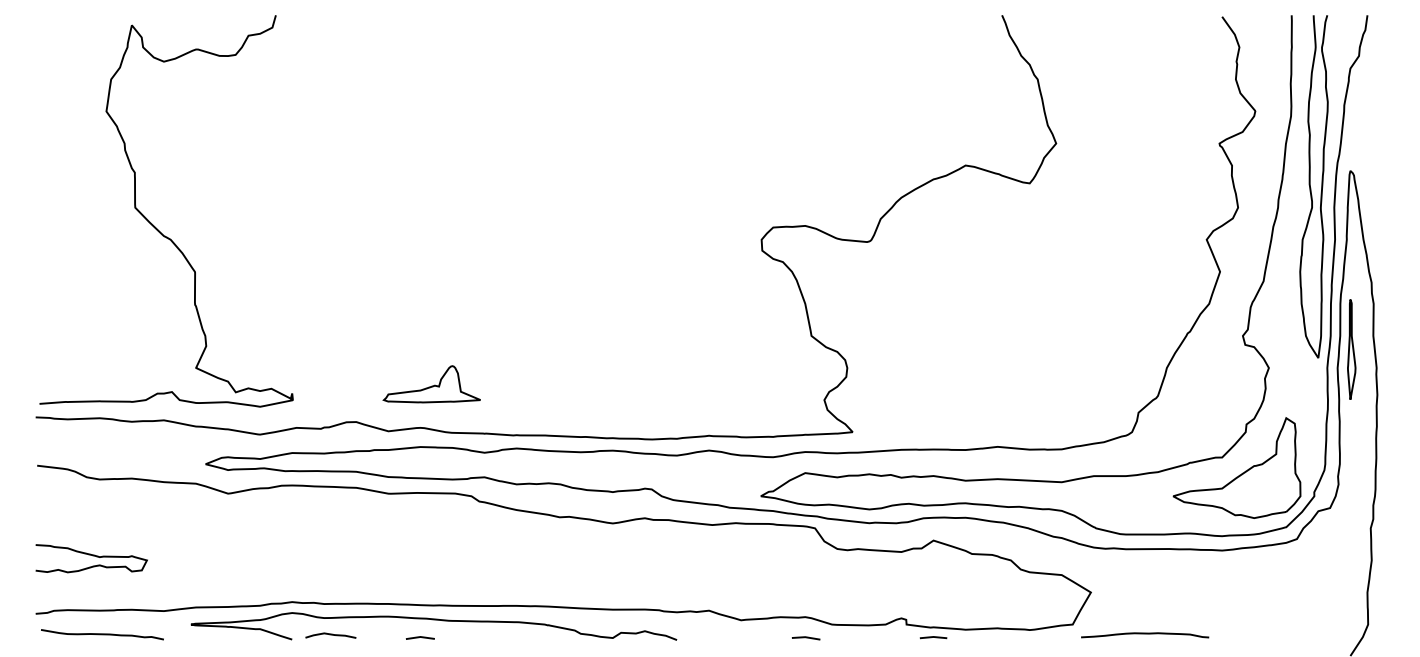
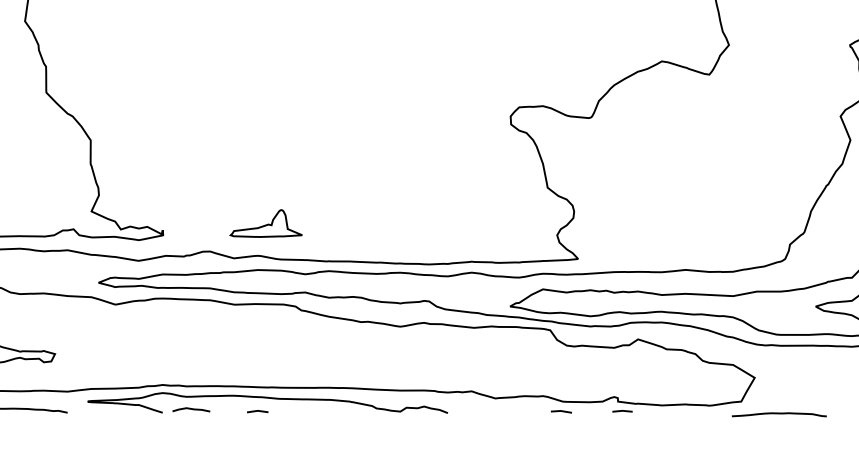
curve: (1145, 634) -> (779, 414), moved
line: (933, 637) -> (622, 411), moved
line: (805, 638) -> (560, 411), moved

